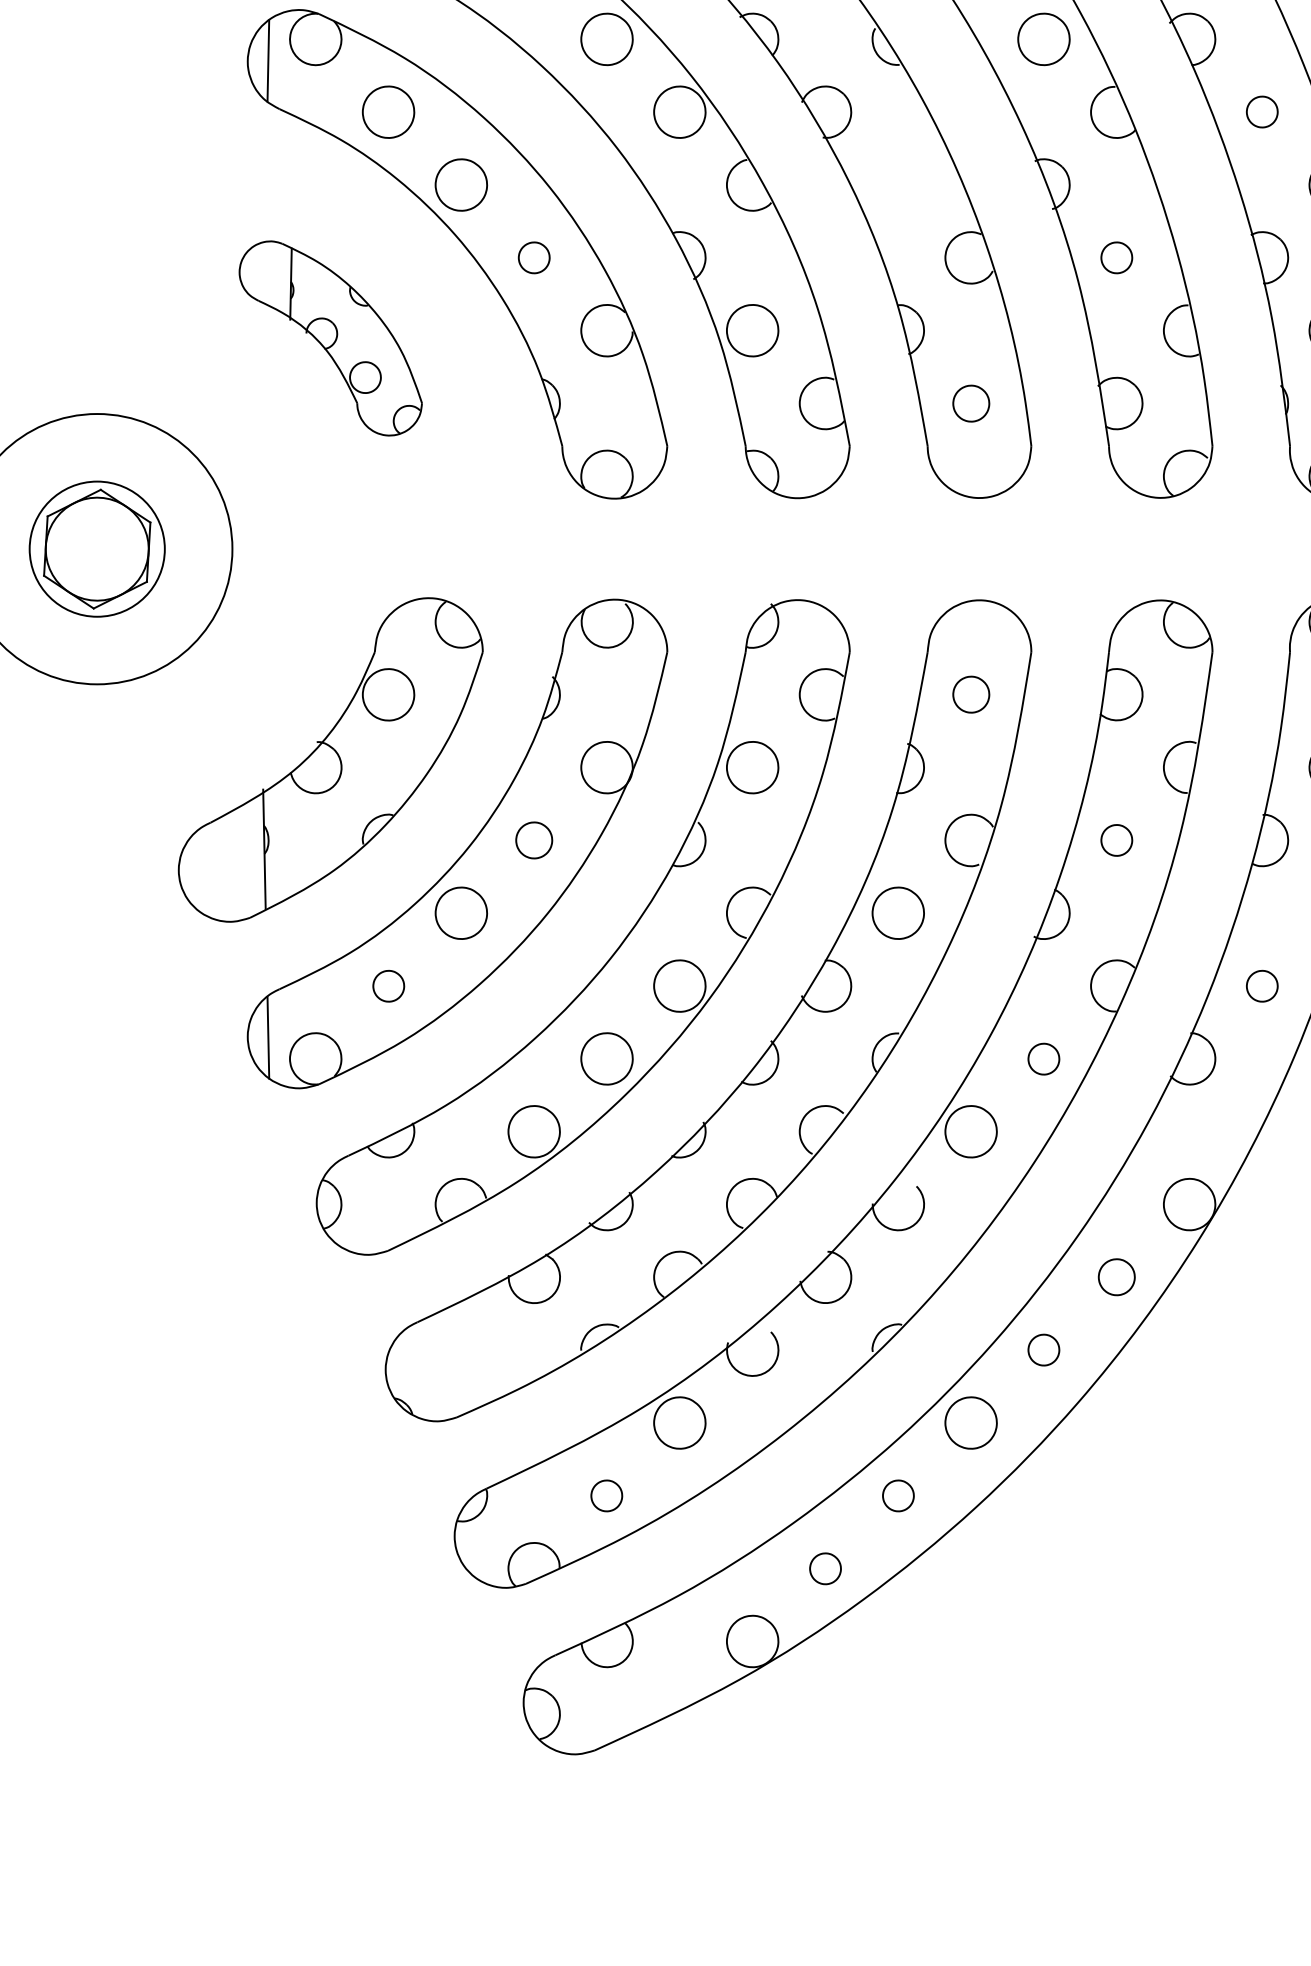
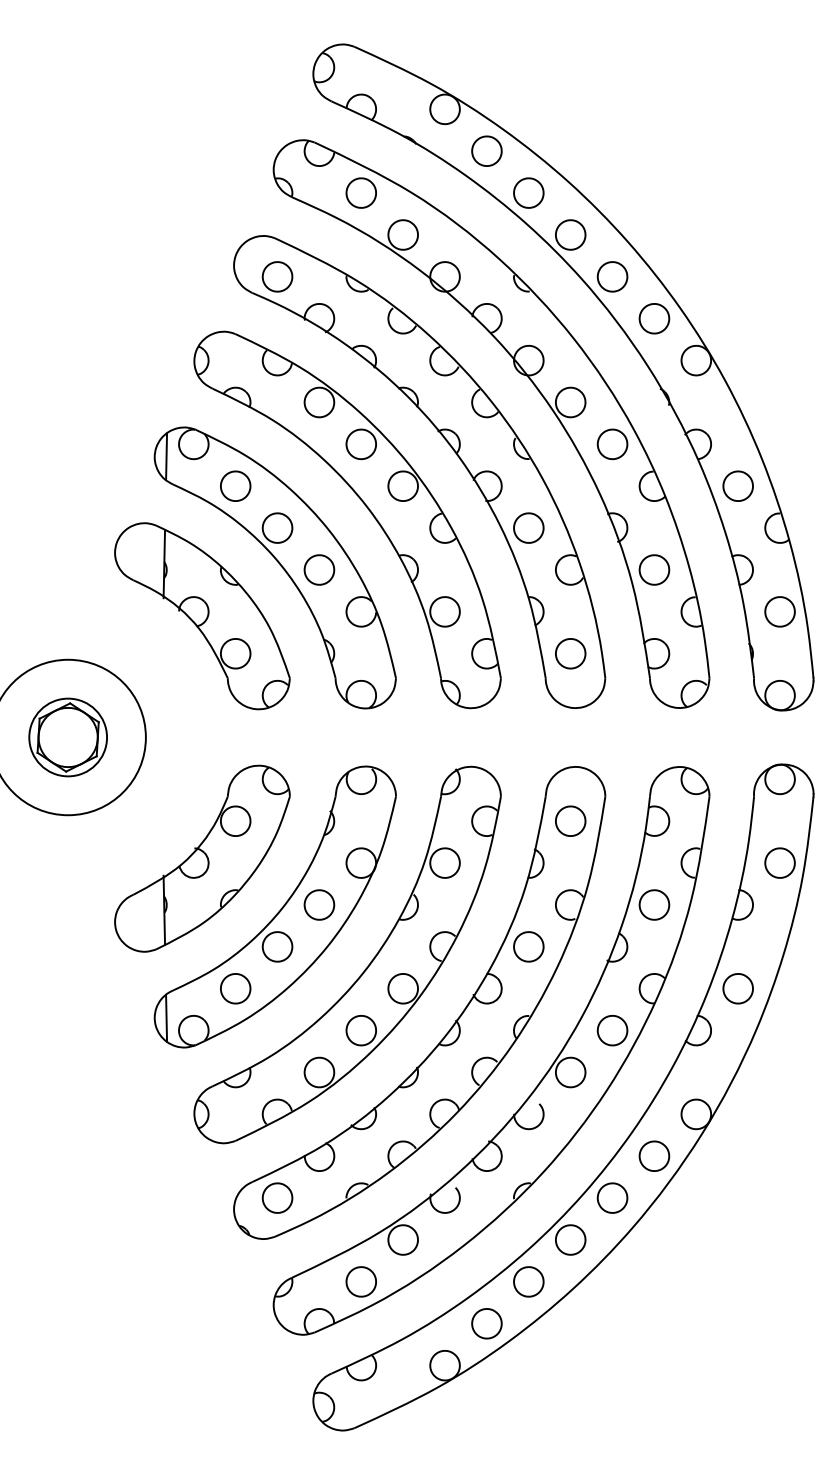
part: (1261, 110) -> (737, 485), size x1.67
part: (897, 183) -> (528, 527), added
part: (534, 257) -> (319, 569), size x1.67
part: (1116, 257) -> (654, 569), size x1.67
part: (330, 338) -> (202, 616), size x1.67
part: (970, 403) -> (570, 653), size x1.43
part: (970, 693) -> (570, 820), size x1.43
part: (534, 839) -> (319, 904), size x1.43
part: (1116, 839) -> (654, 904), size x1.67
part: (388, 985) -> (235, 988), size x1.67
part: (1261, 985) -> (737, 988), size x1.67
part: (1043, 1058) -> (612, 1030), size x1.67
part: (1116, 1276) -> (654, 1155), size x1.43
part: (461, 1349) -> (277, 1197), added
part: (1043, 1349) -> (612, 1197), size x1.67
part: (605, 1495) -> (360, 1281), size x1.67
part: (897, 1495) -> (528, 1281), size x1.67
part: (824, 1568) -> (486, 1323), size x1.67

